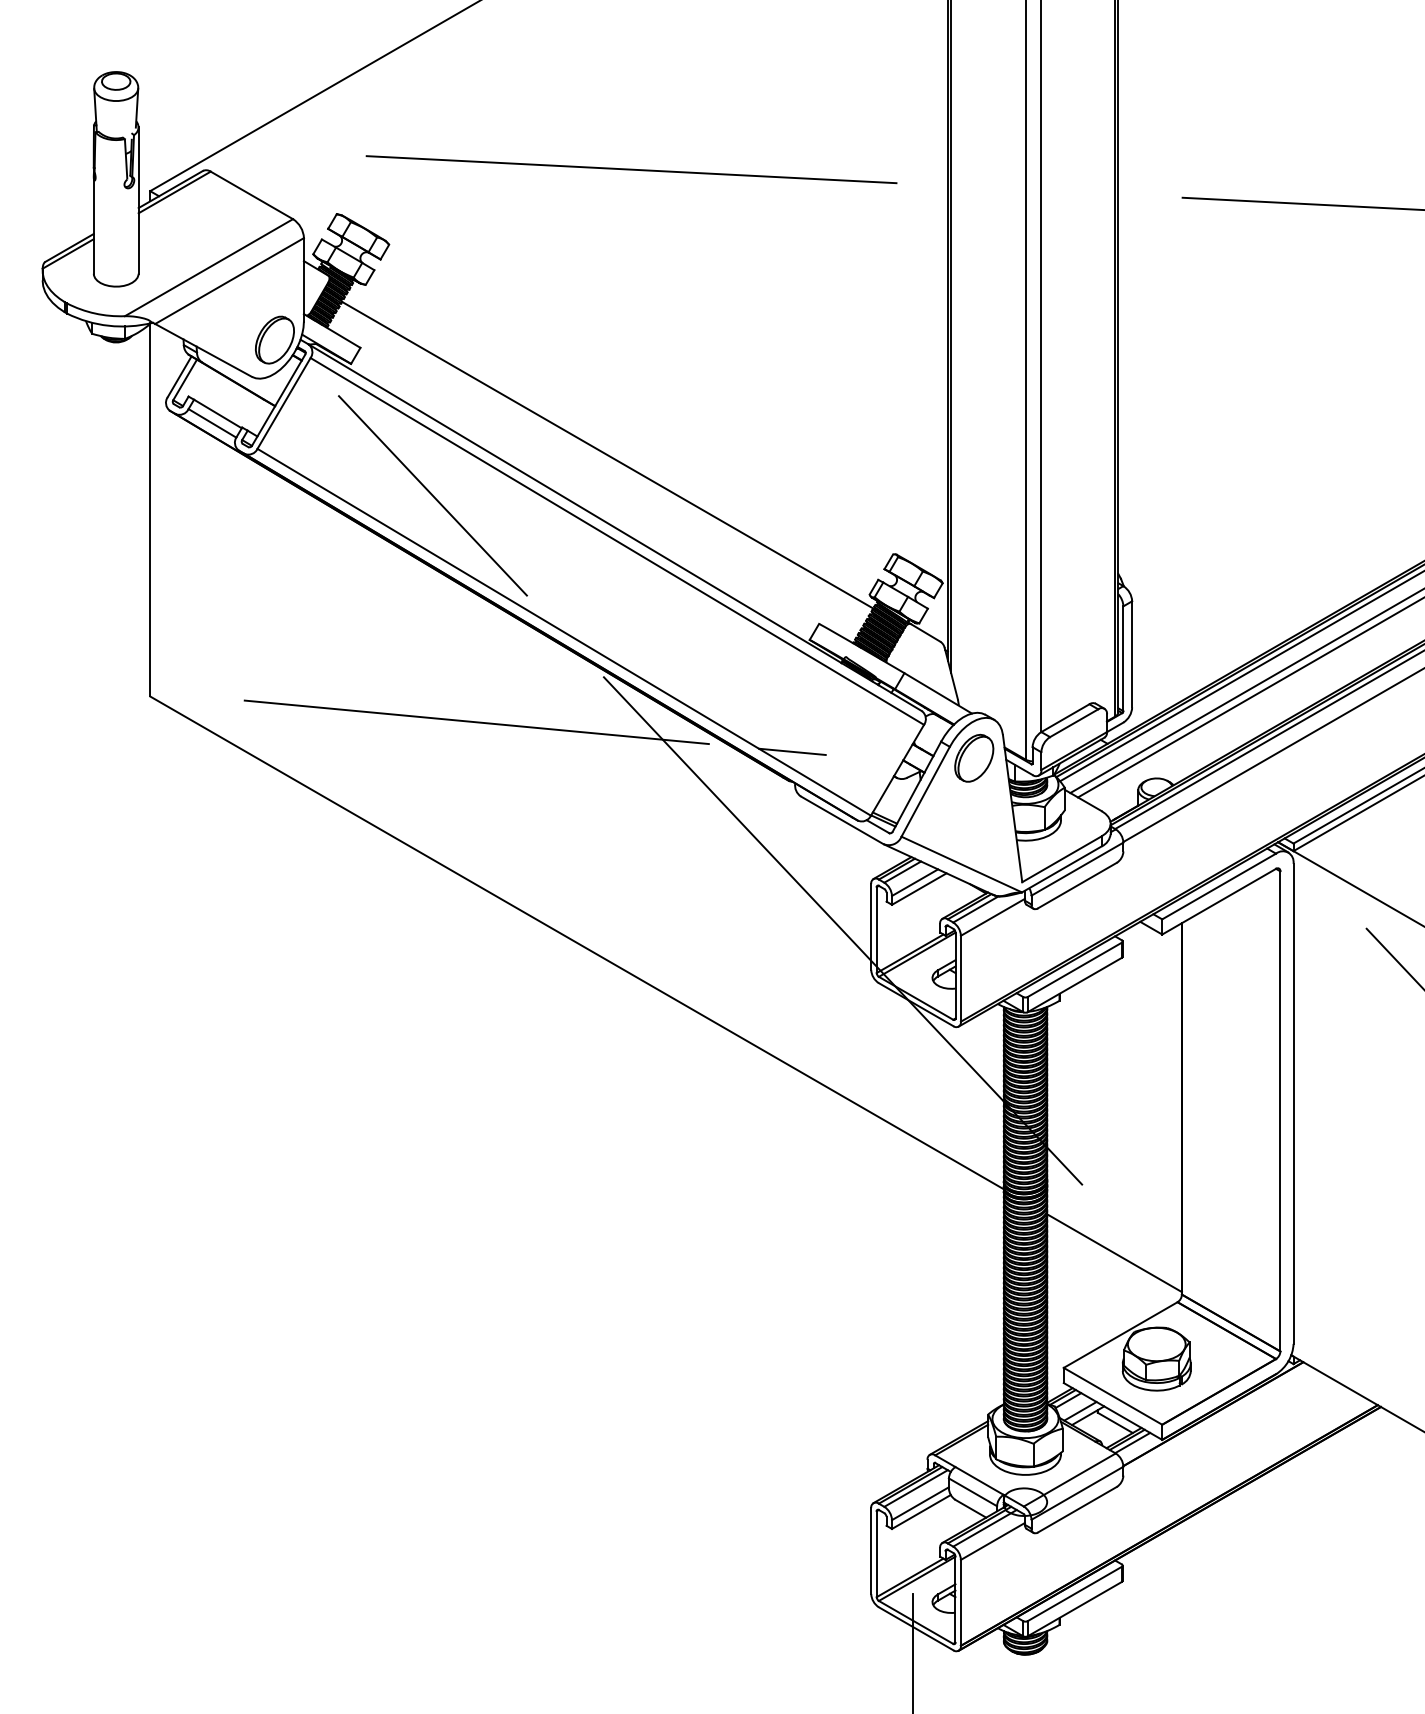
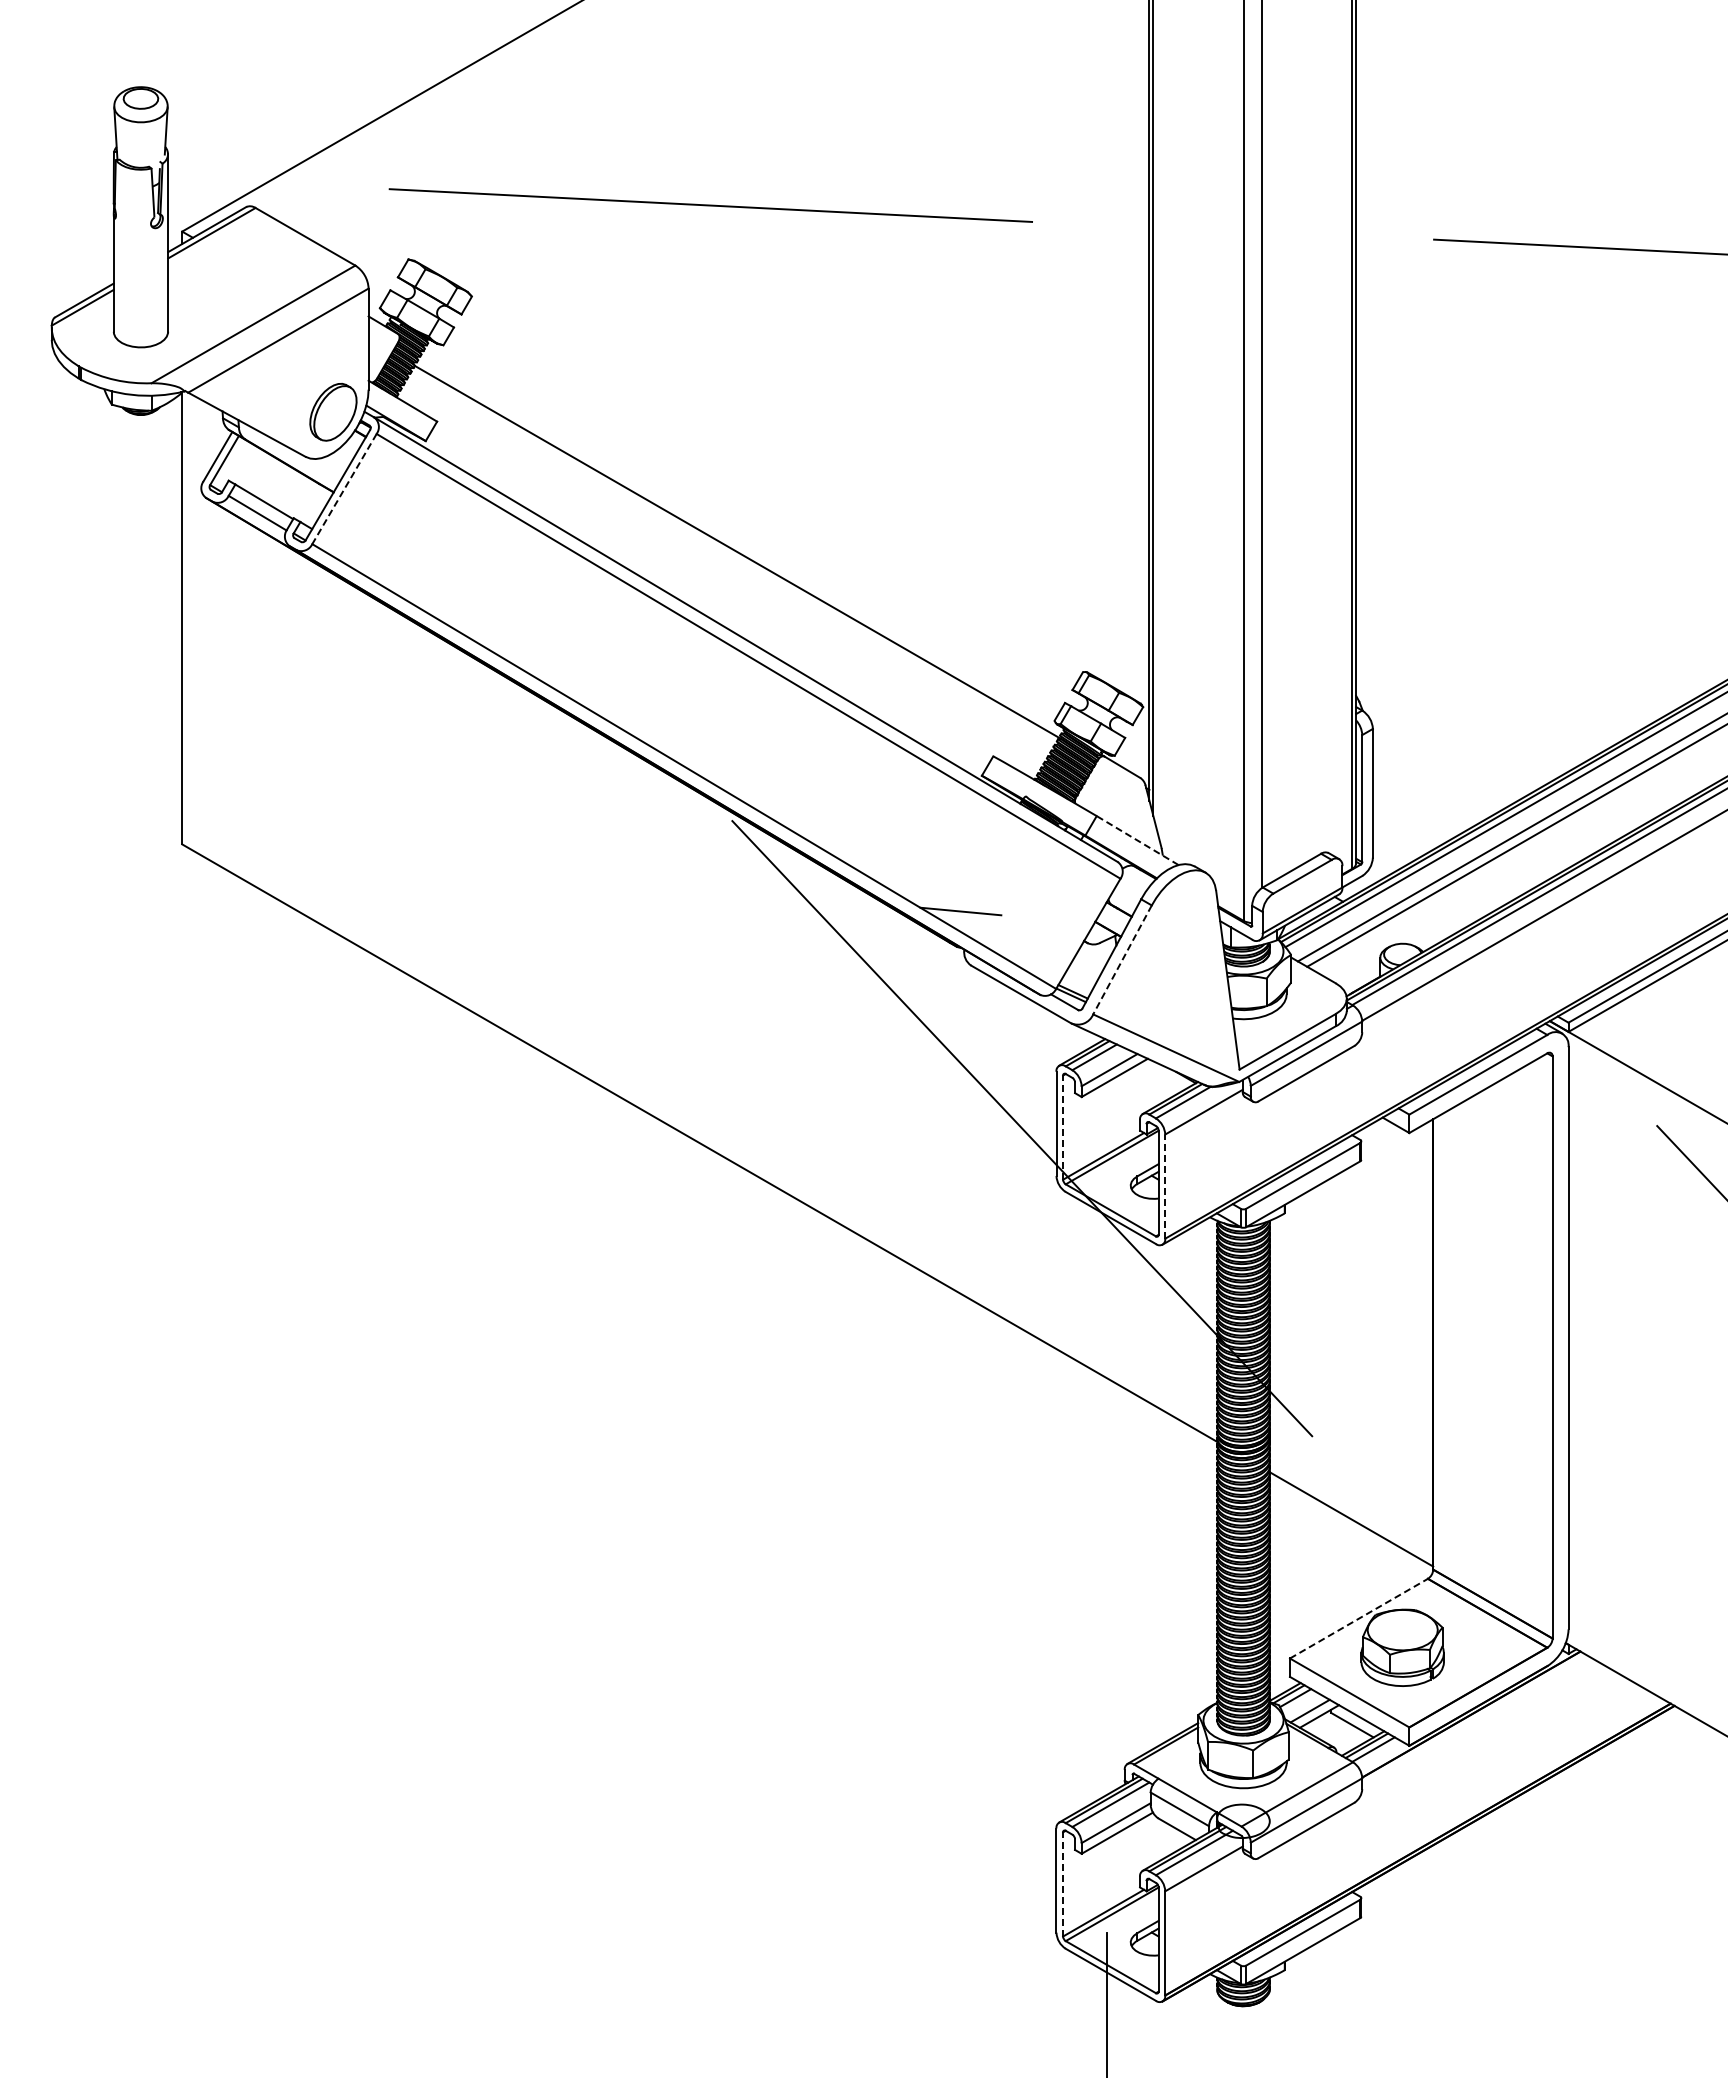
line: (631, 169) -> (710, 205), moved
line: (284, 403) -> (344, 489), solid -> dashed
line: (433, 496) -> (525, 601), removed
line: (938, 693) -> (1137, 840), solid -> dashed
line: (476, 722) -> (577, 875), removed
part: (974, 758) -> (1181, 919), removed
line: (925, 791) -> (1122, 959), solid -> dashed
line: (877, 929) -> (1063, 1127), solid -> dashed
line: (961, 978) -> (1165, 1186), solid -> dashed
line: (1120, 1334) -> (1358, 1618), solid -> dashed
line: (877, 1553) -> (1063, 1883), solid -> dashed

